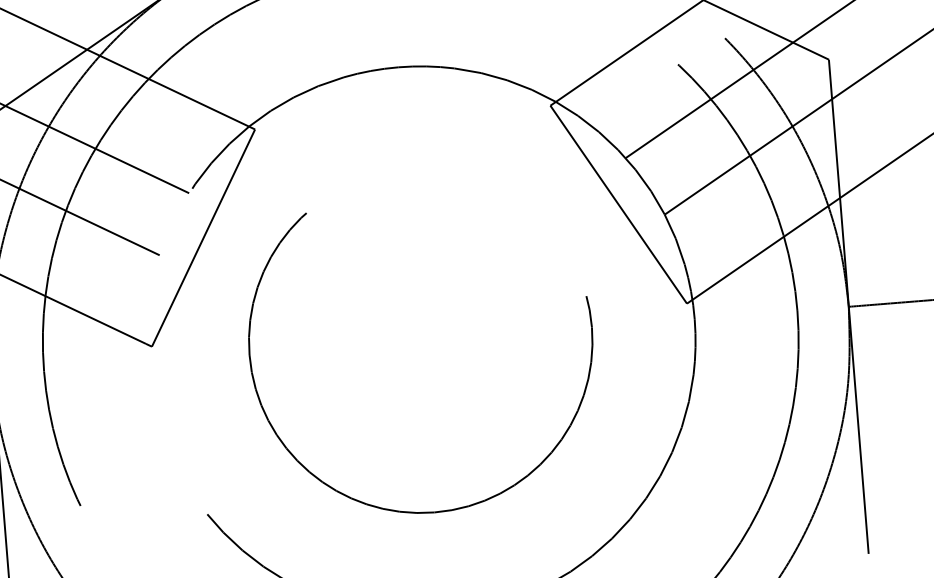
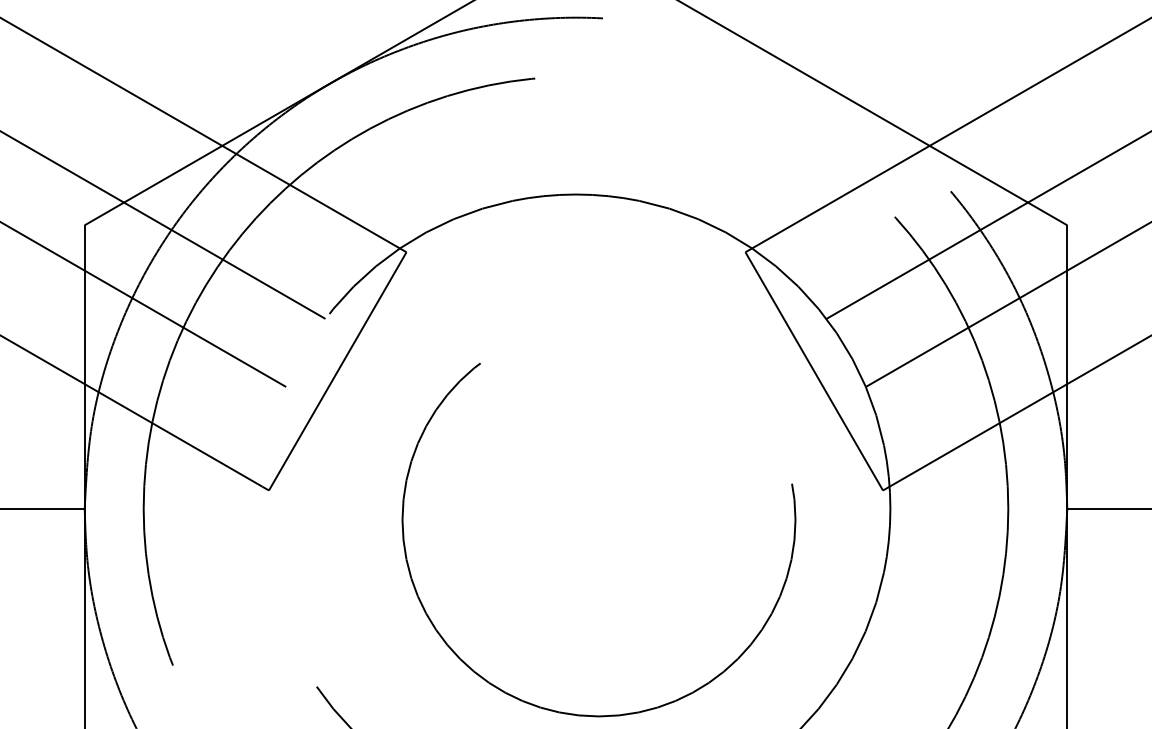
circle: (421, 359) -> (598, 540), moved

